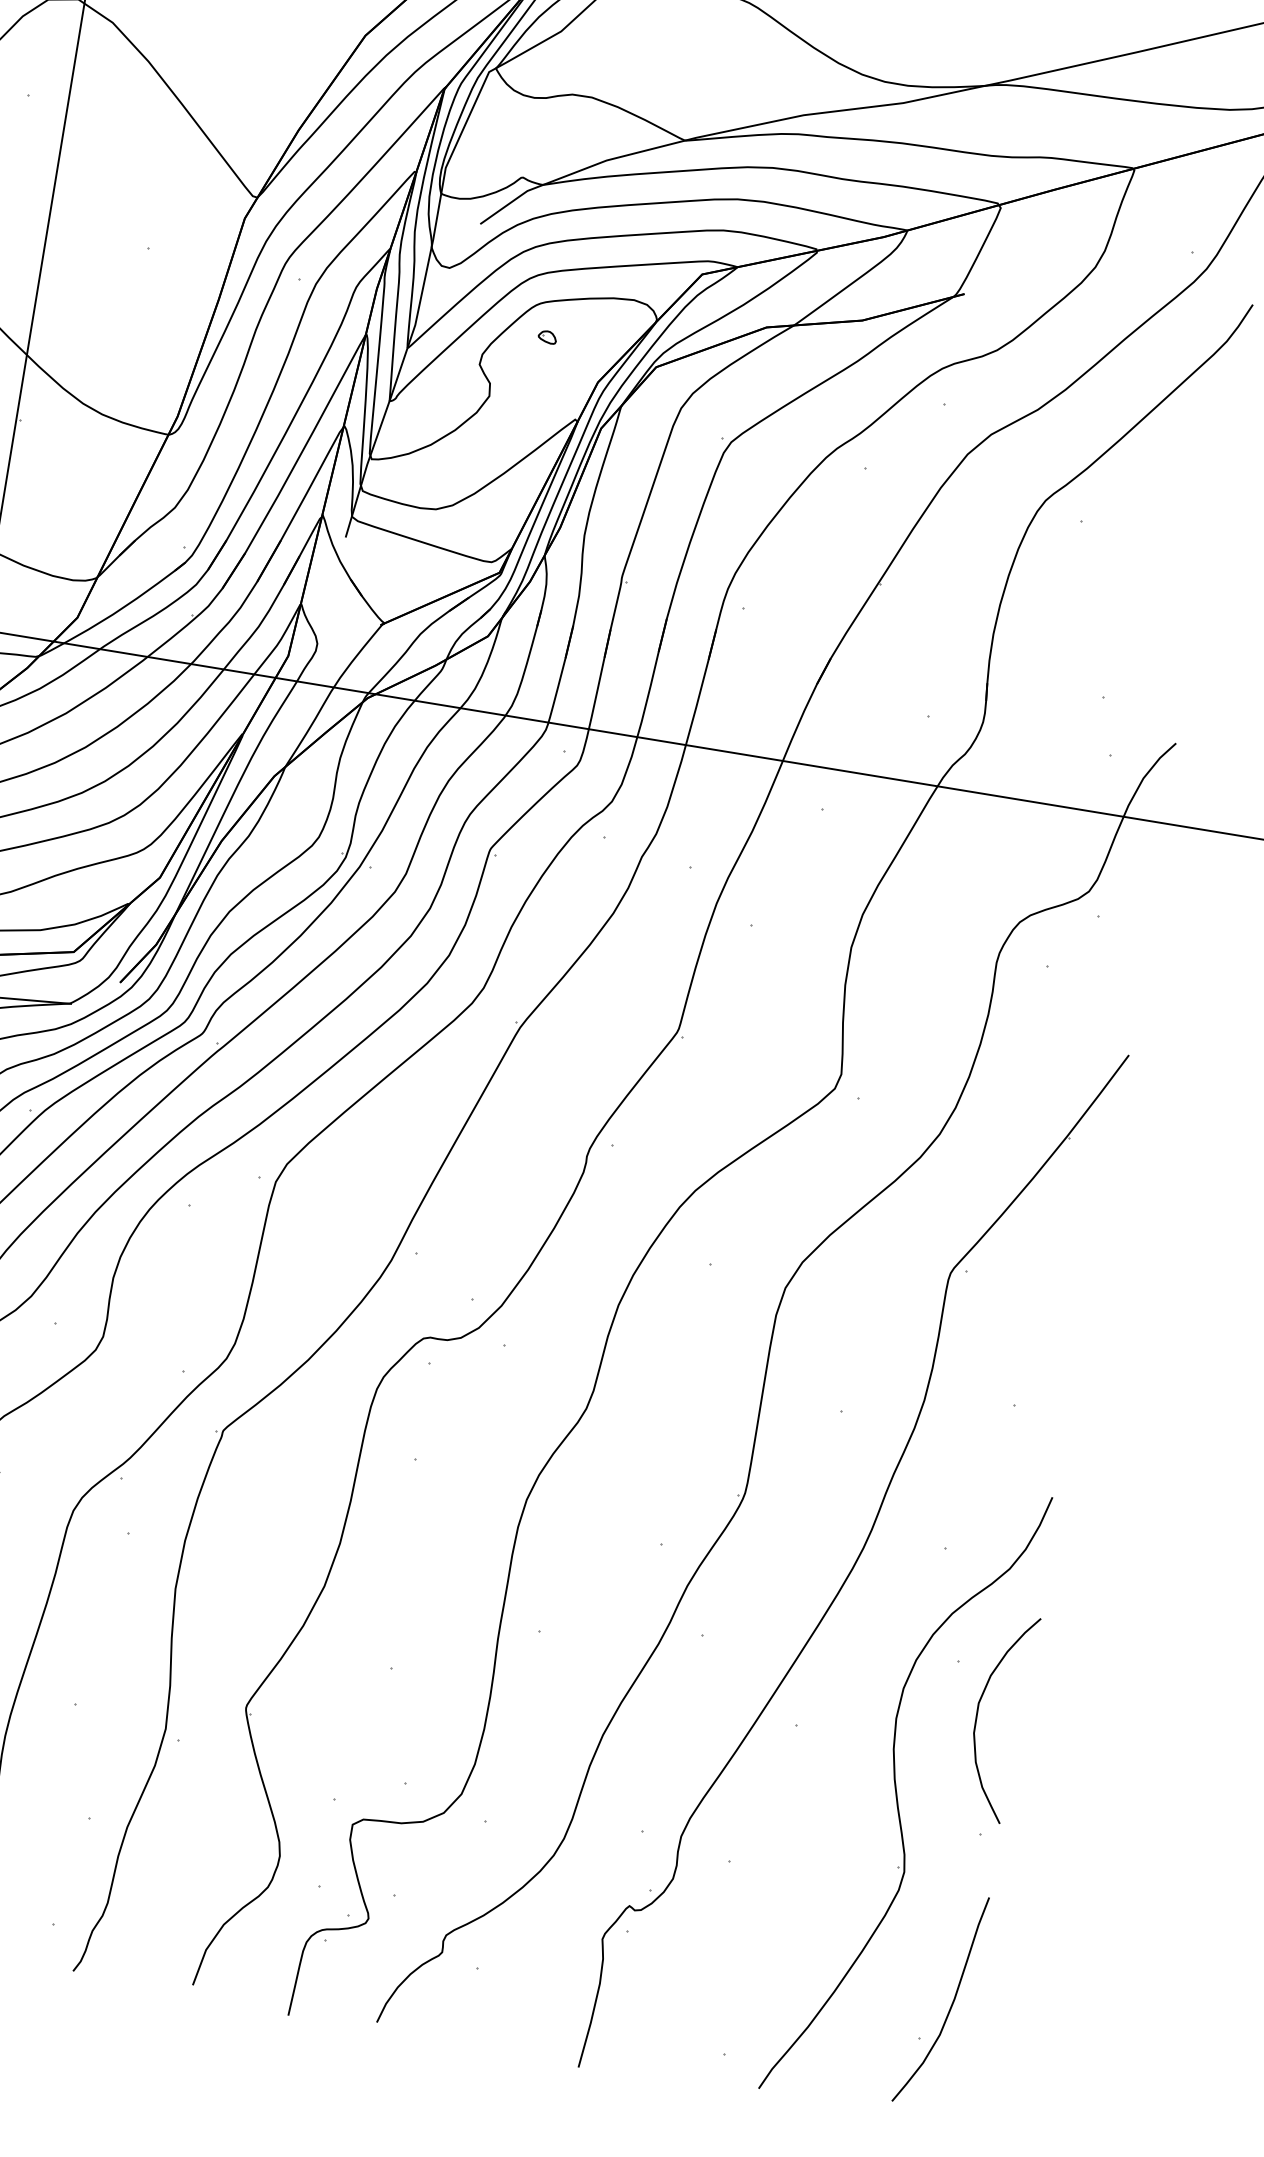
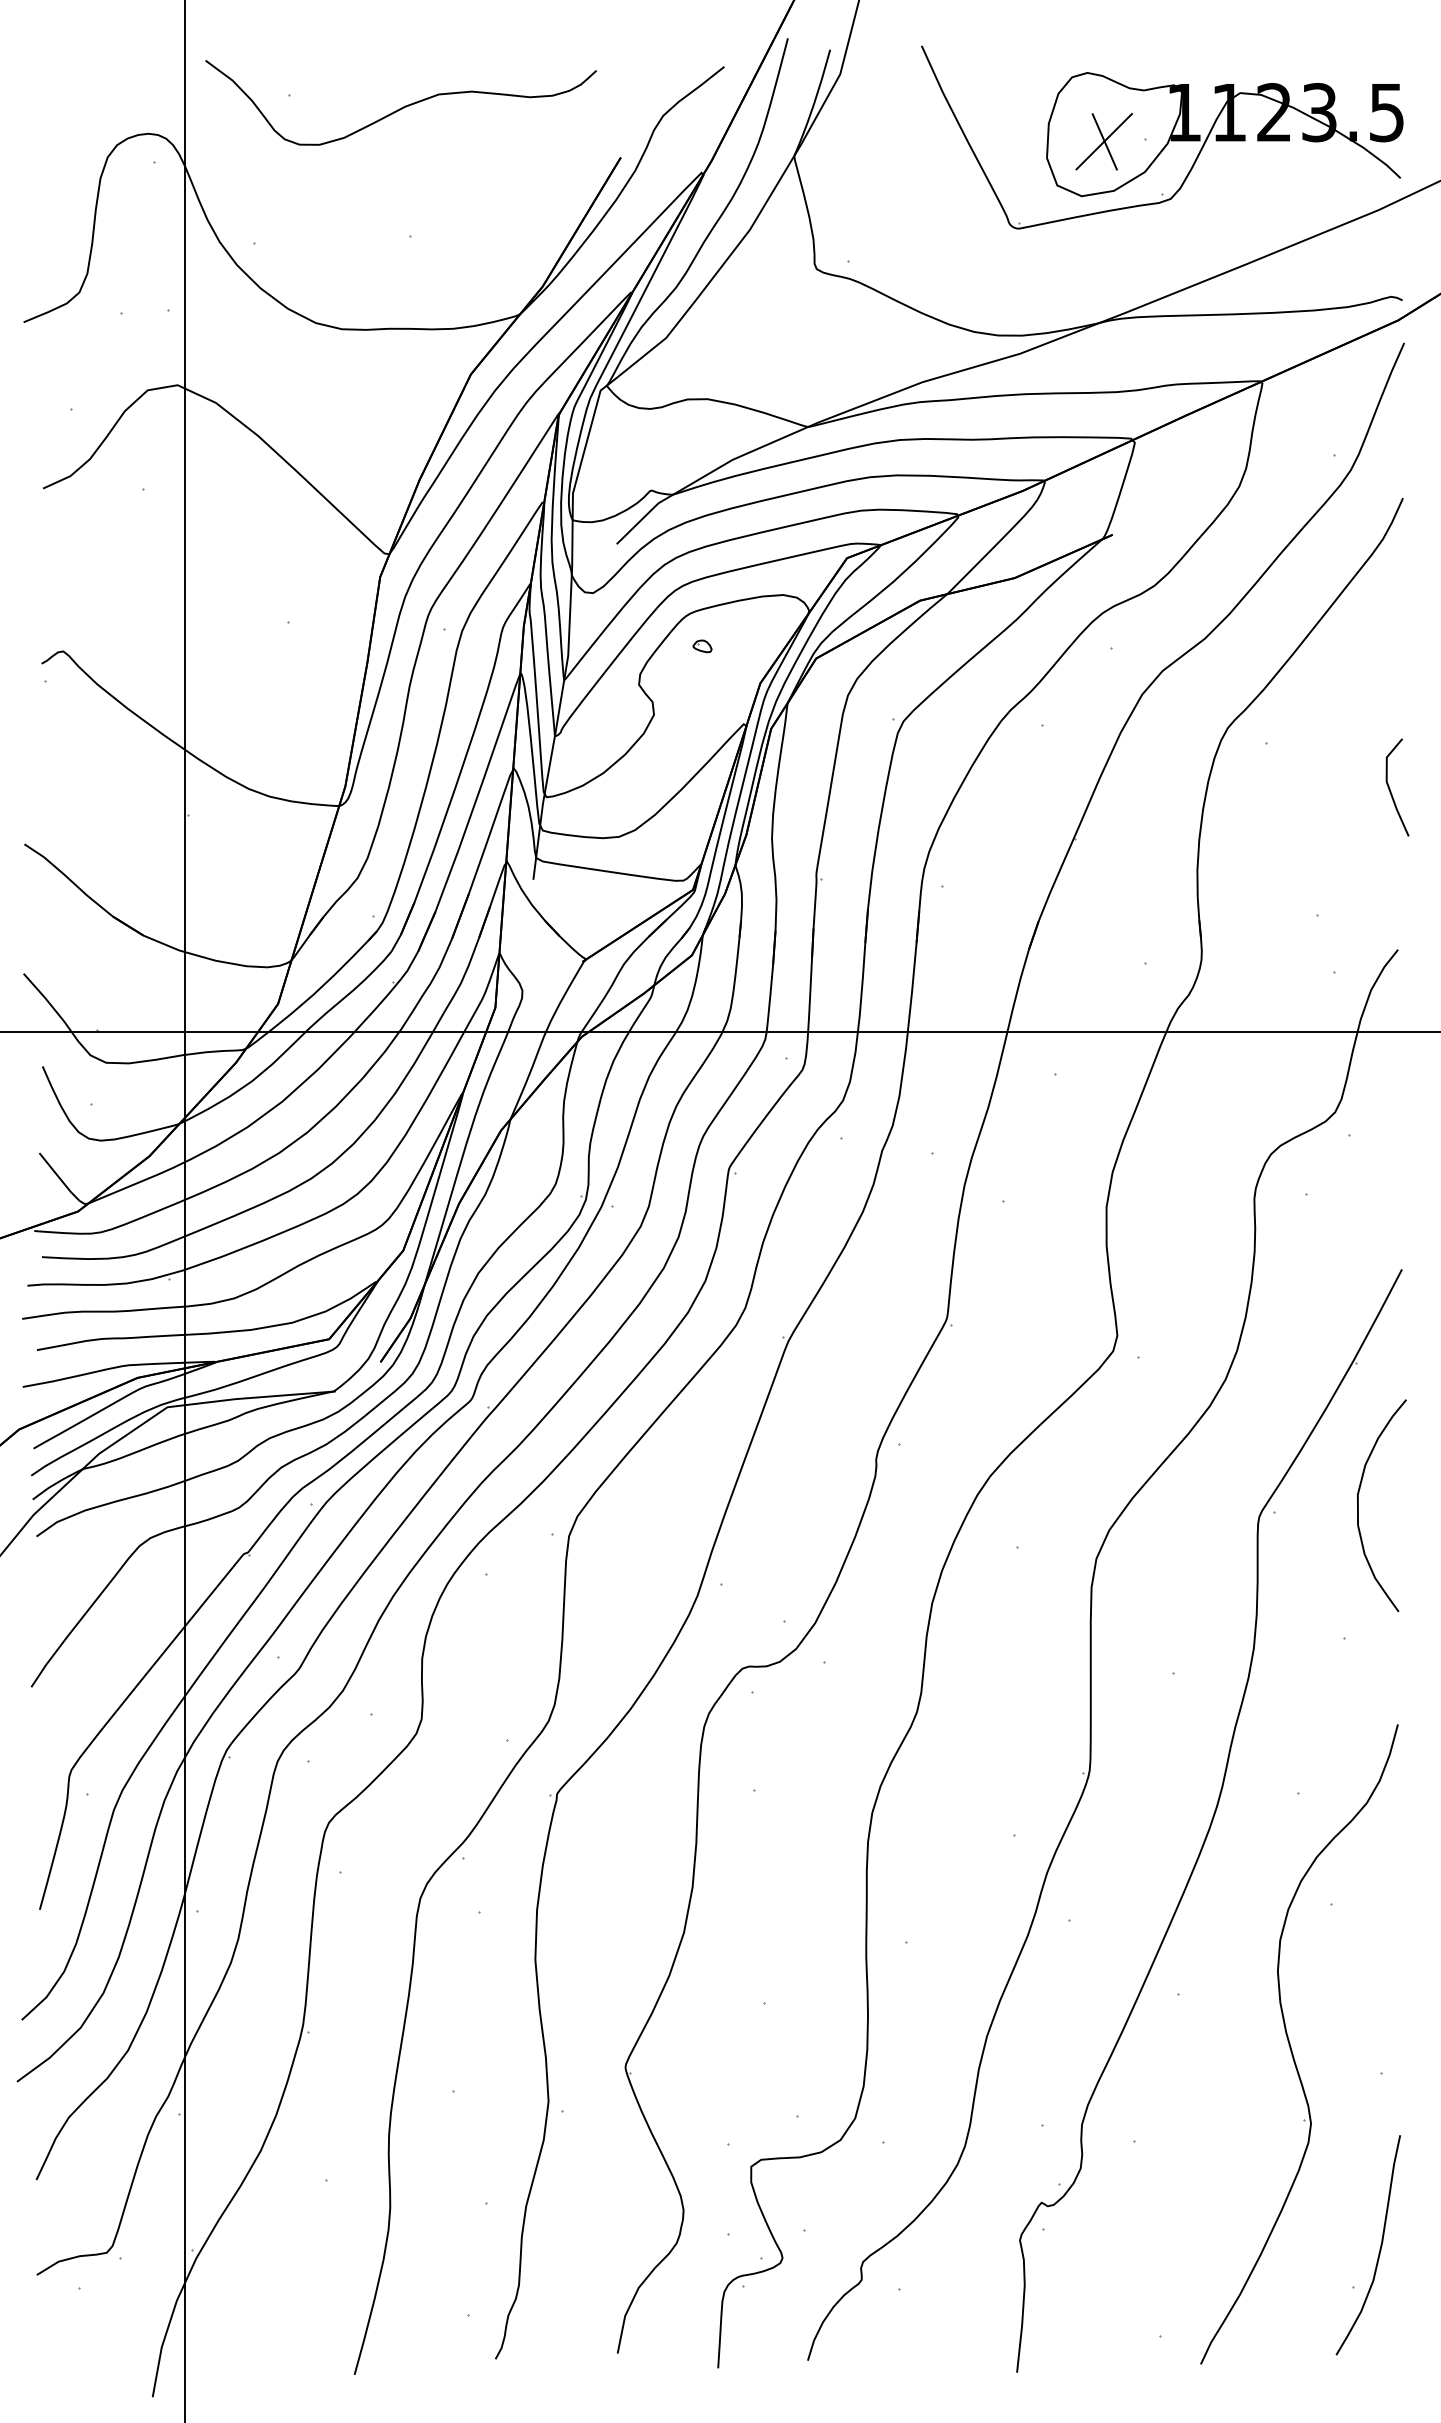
line: (1194, 585) -> (1390, 788), added
curve: (977, 1713) -> (1358, 1505), moved

